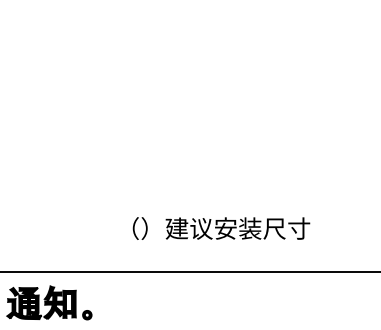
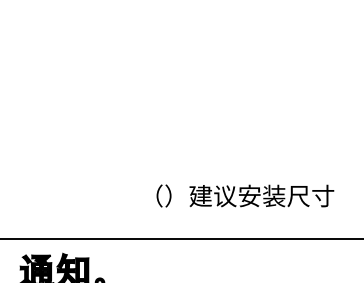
text: (221, 228) -> (245, 195), moved

